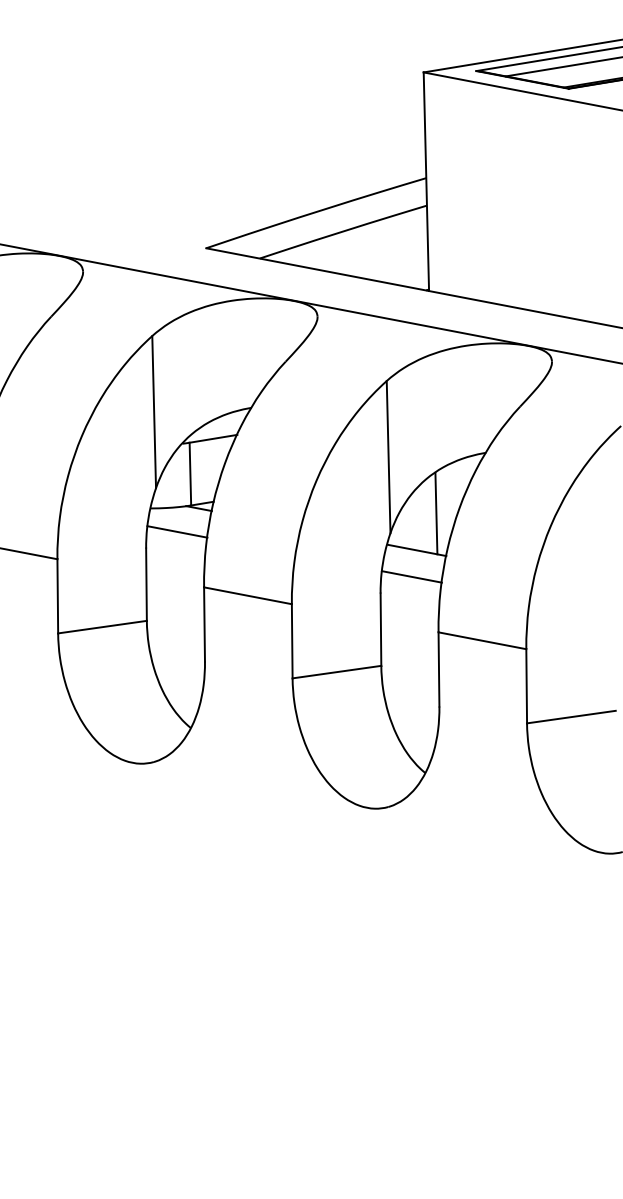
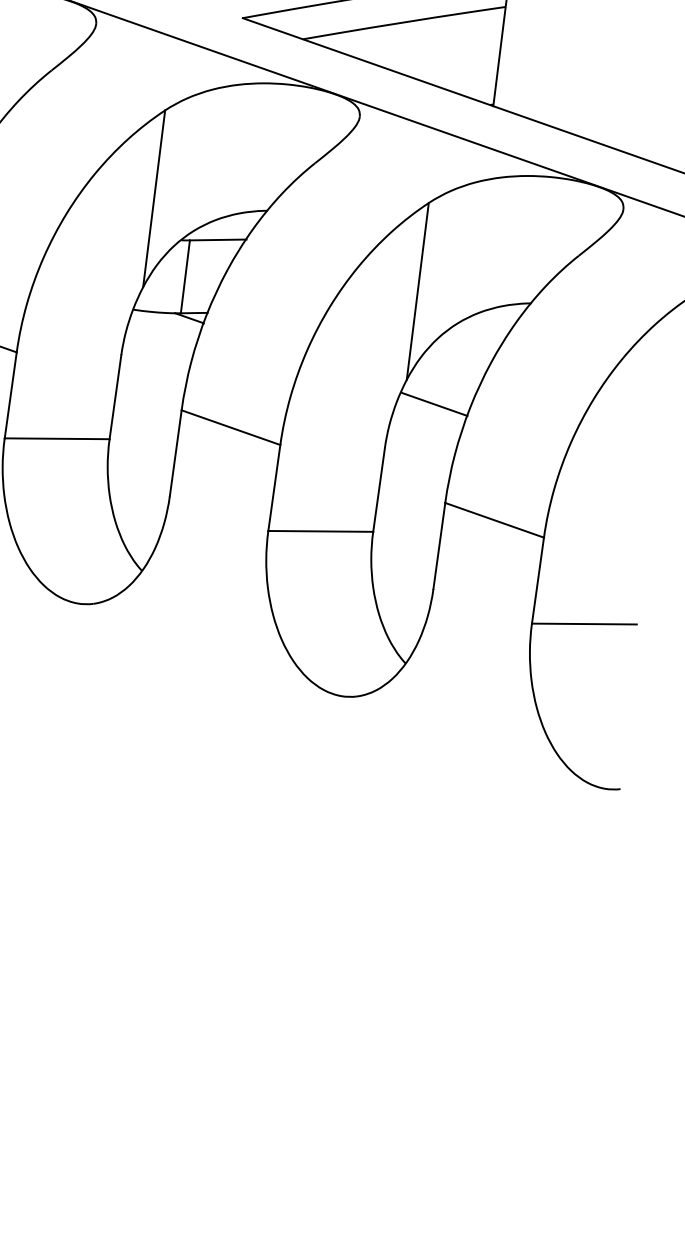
line: (436, 513) -> (463, 365), removed
line: (177, 531) -> (160, 341), removed
line: (411, 576) -> (423, 433), removed

